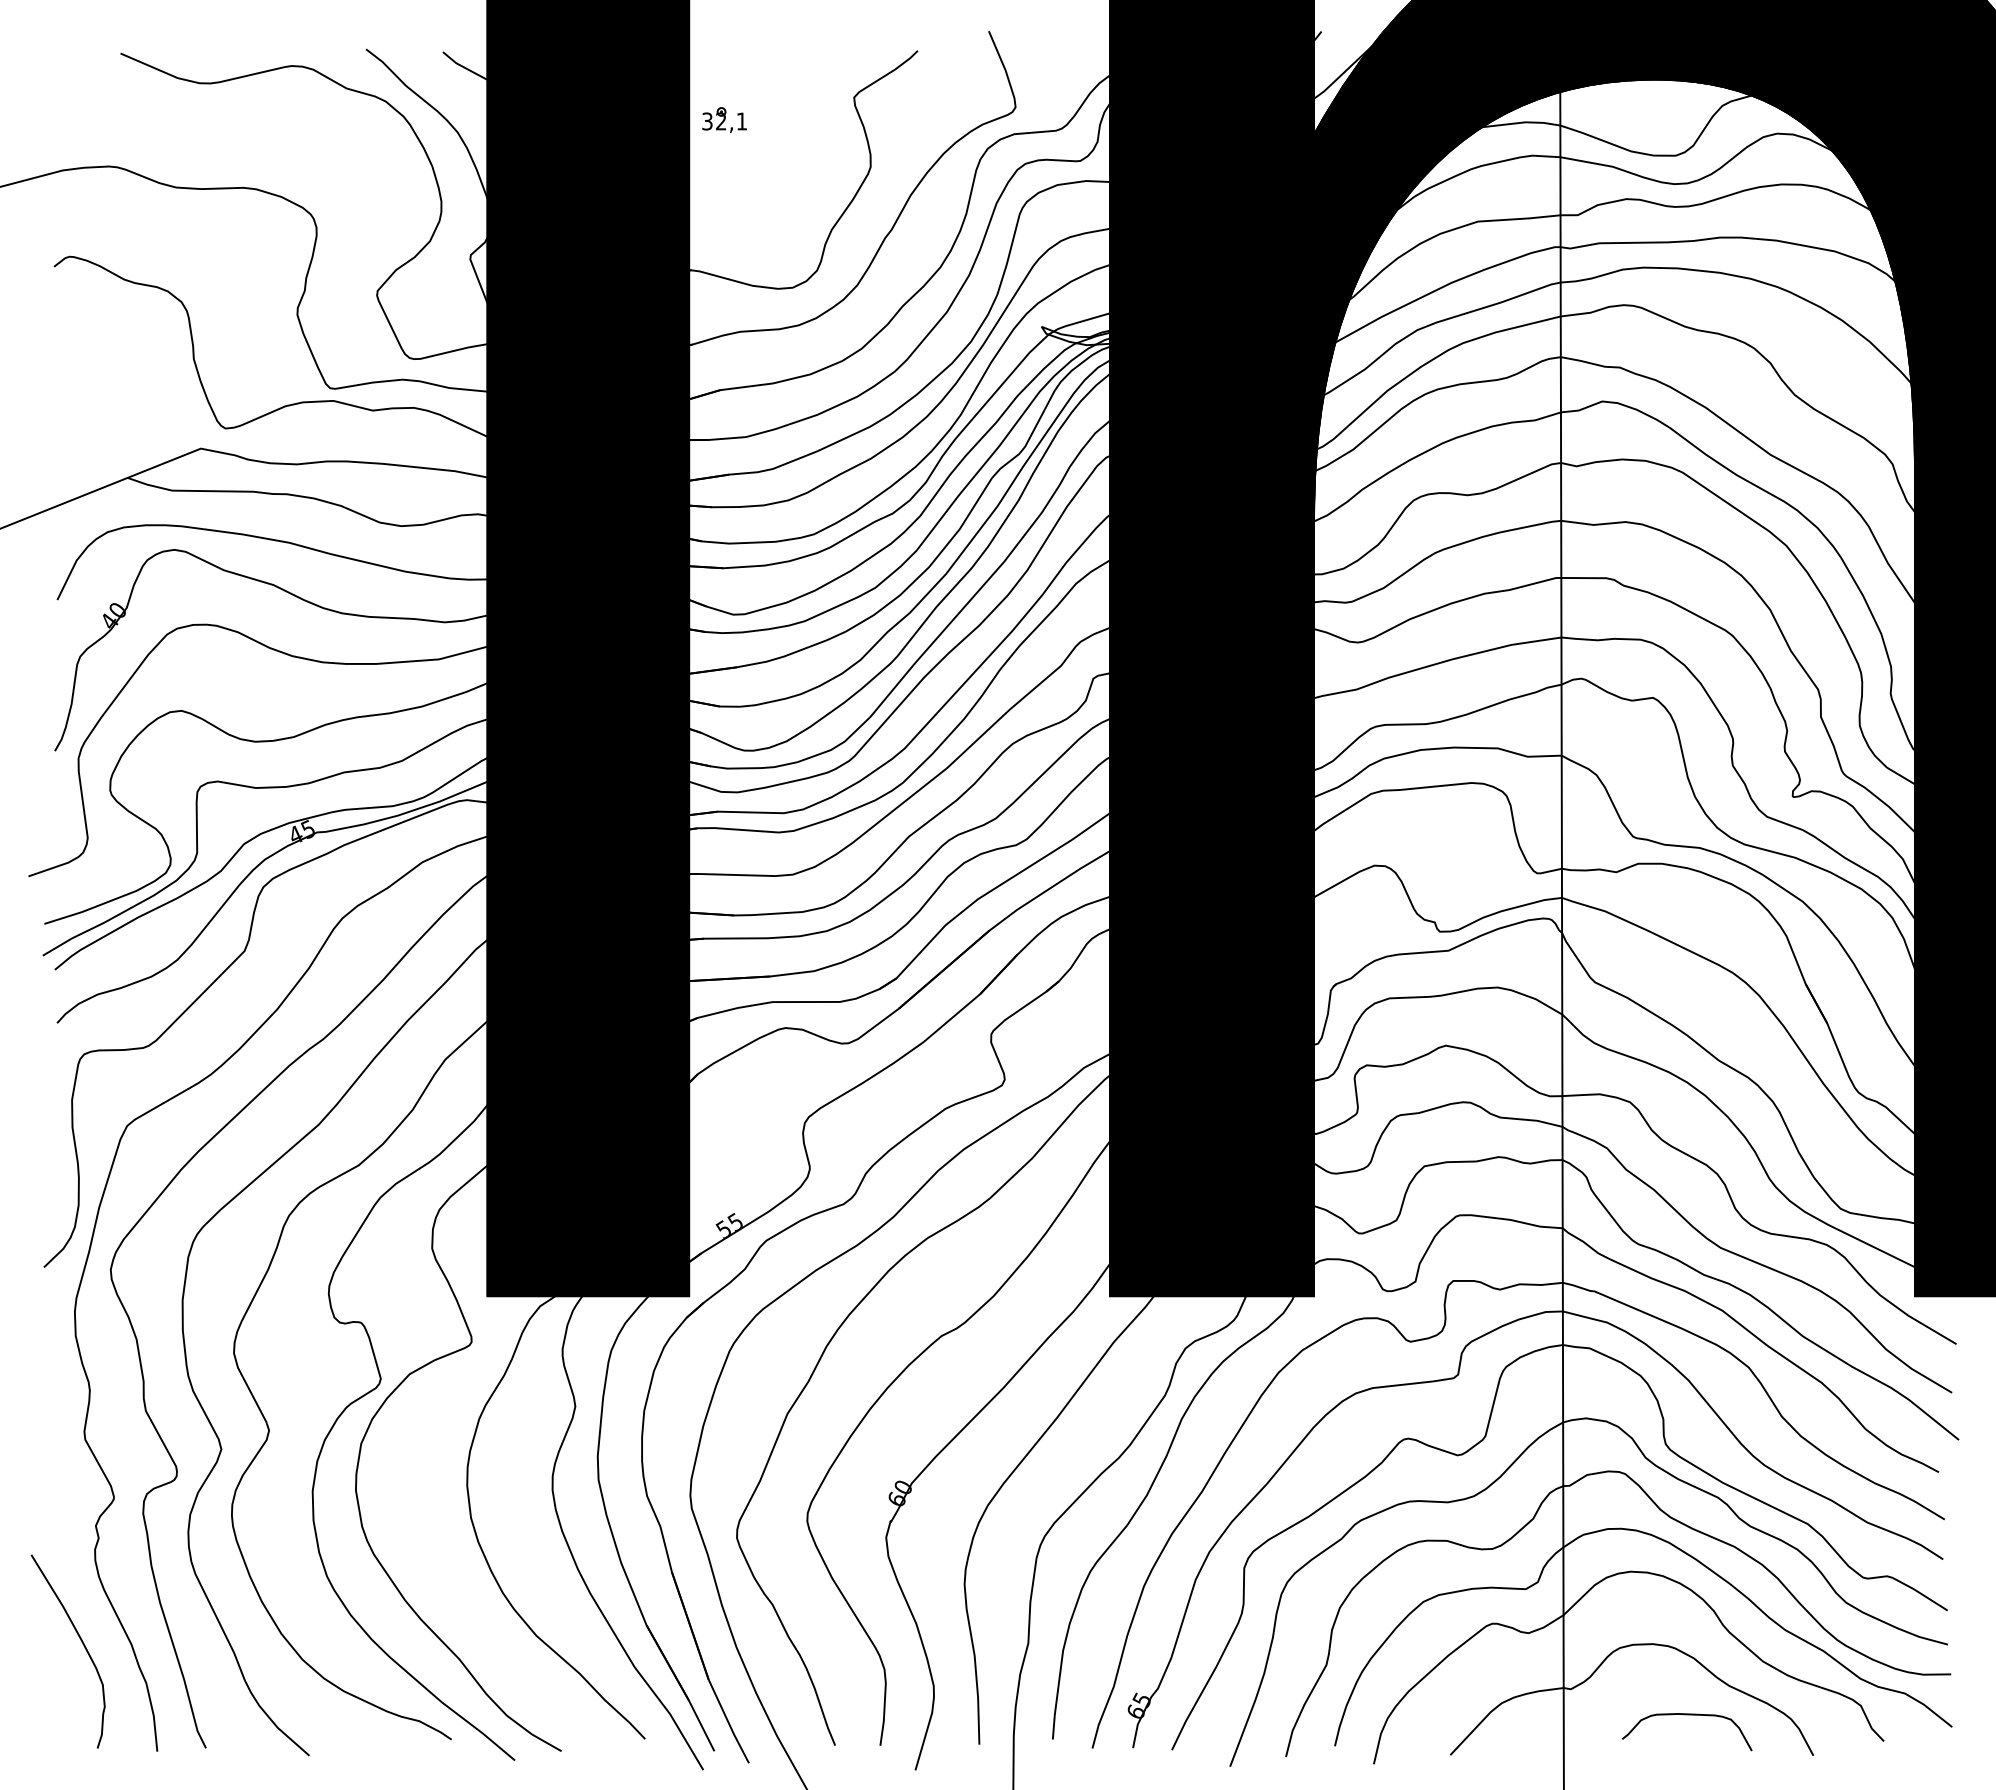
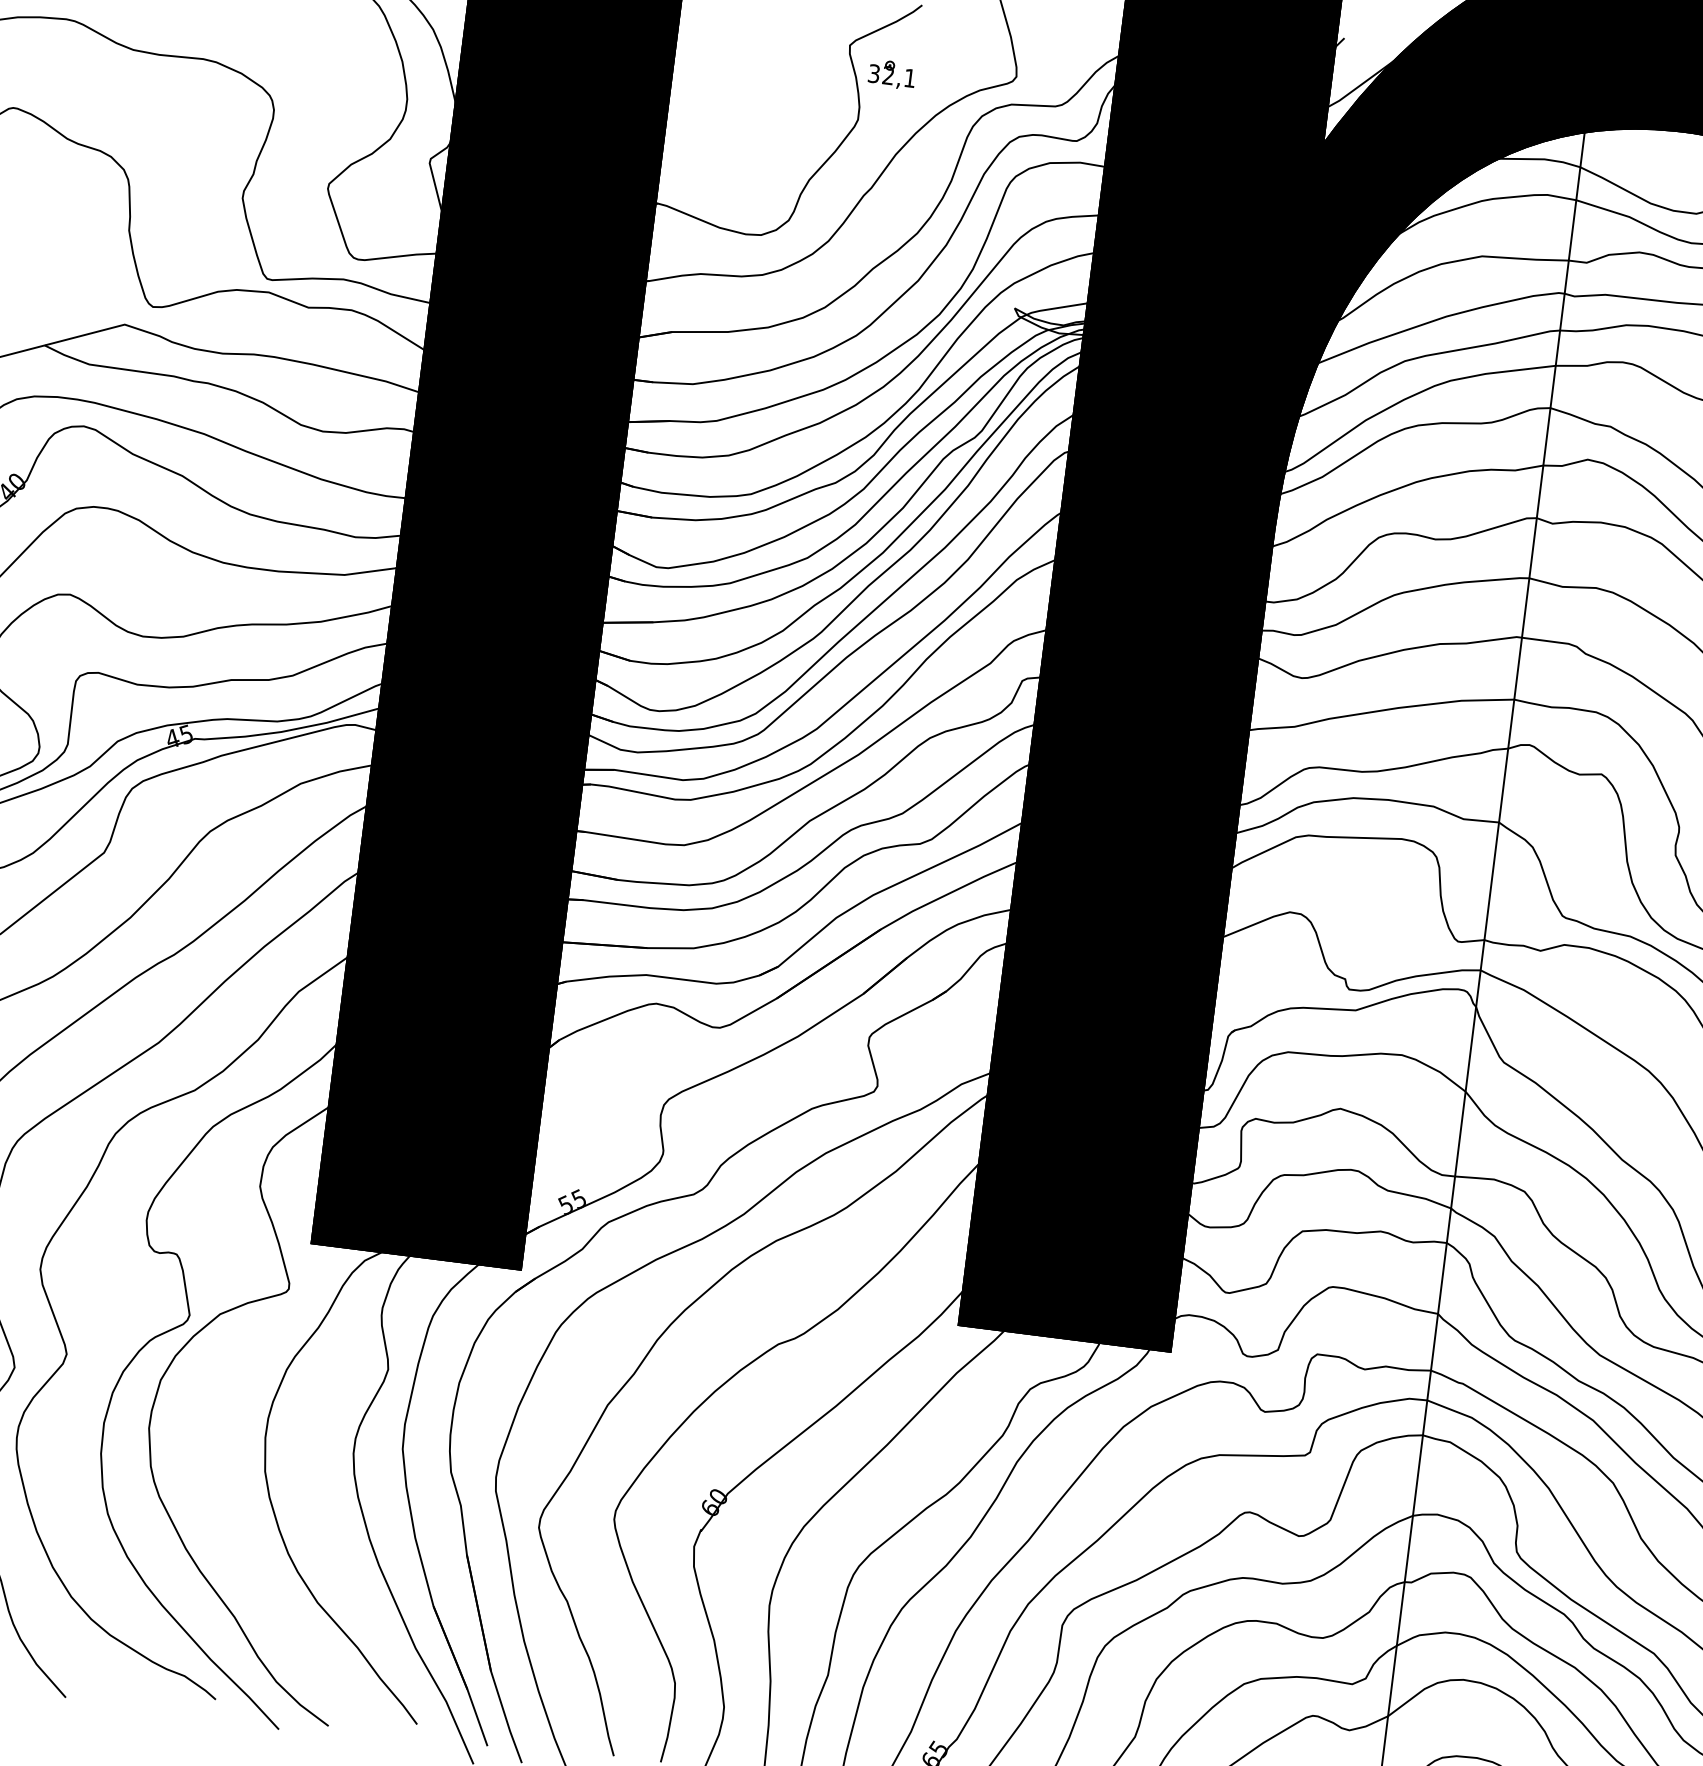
part: (724, 119) -> (892, 73), moved

